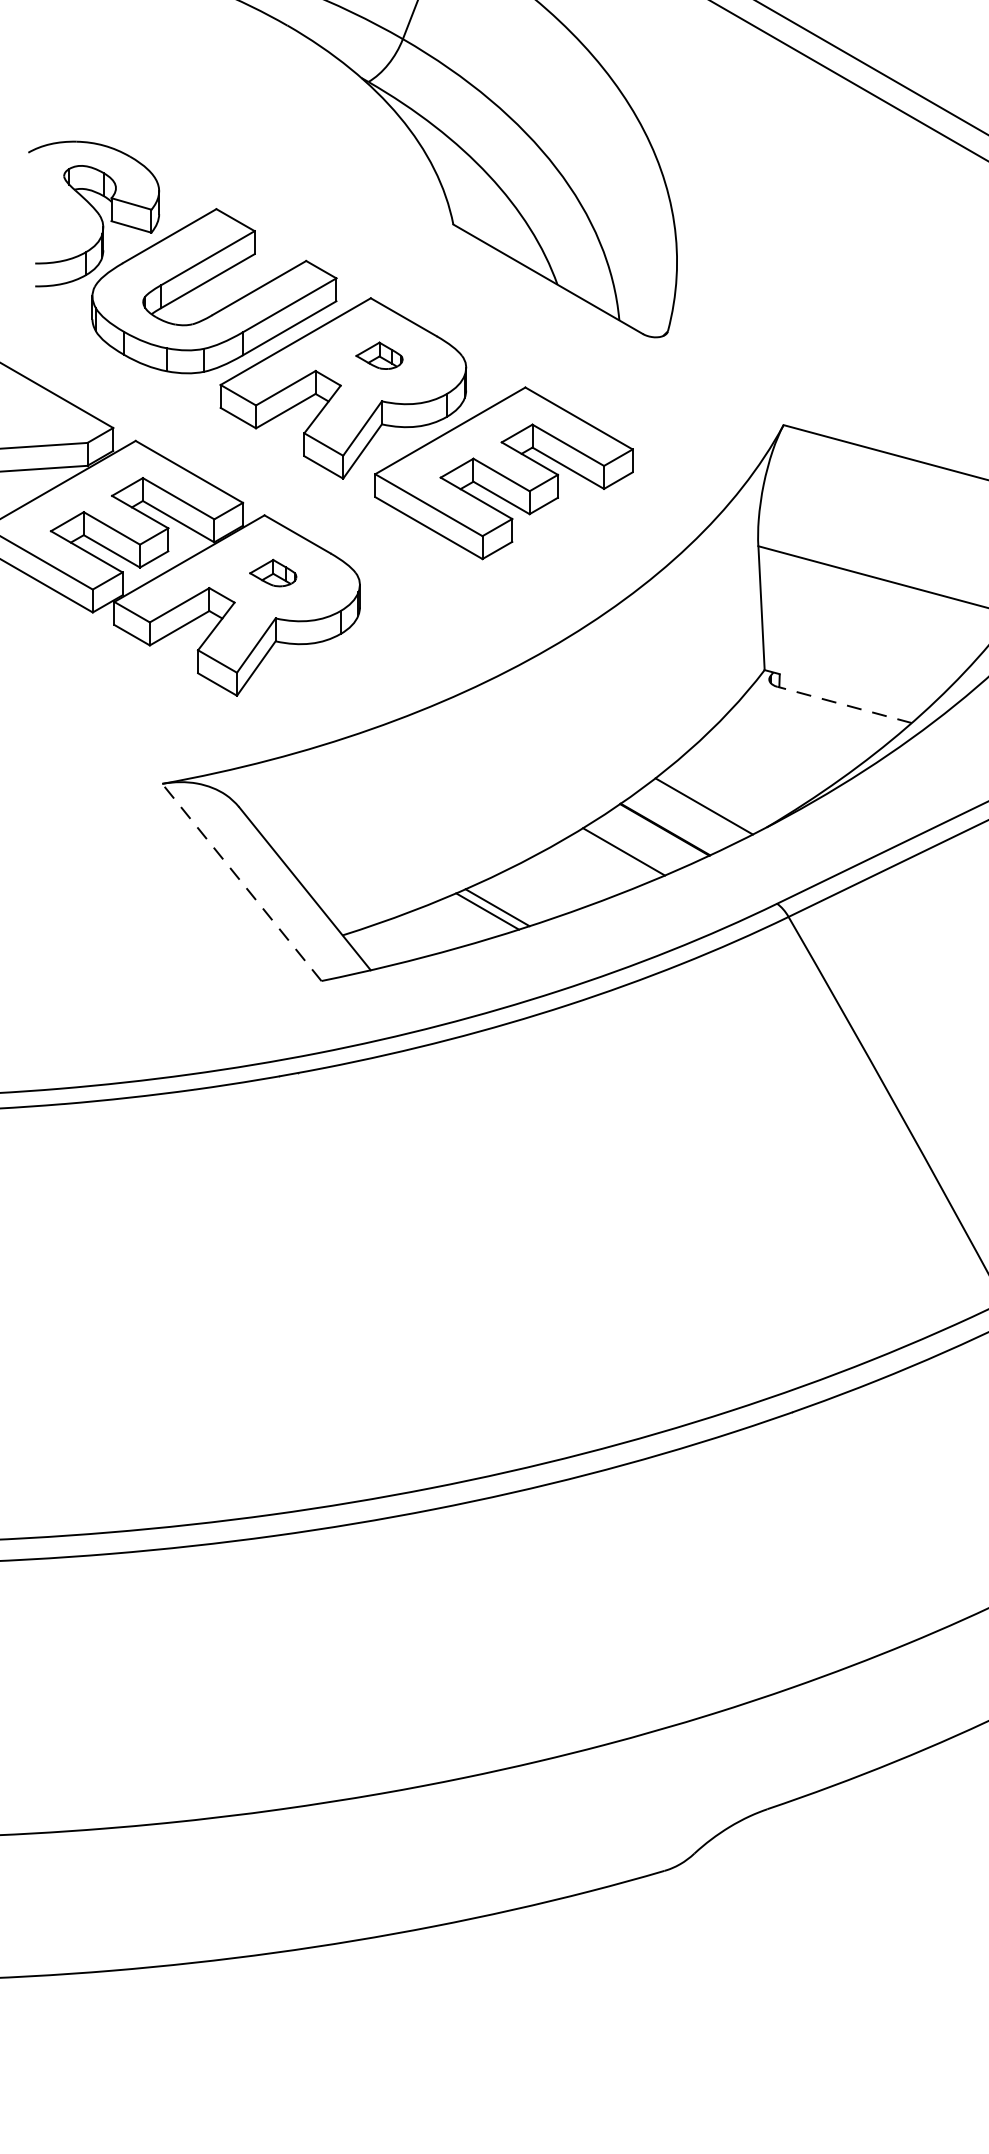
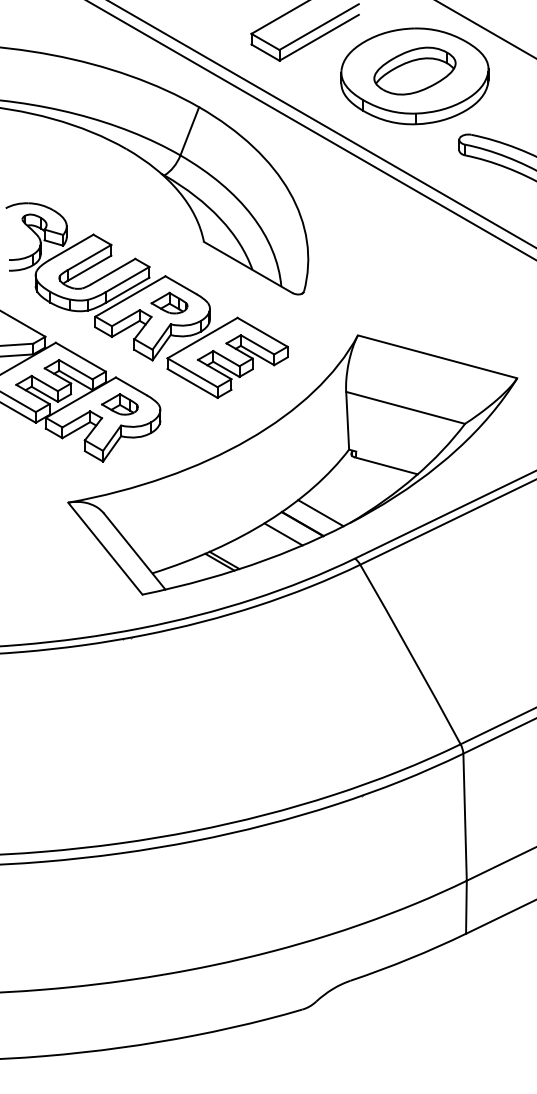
part: (379, 354) -> (169, 302), size x1.67
part: (272, 573) -> (119, 404), size x1.67
line: (842, 704) -> (385, 465), dashed -> solid
line: (242, 882) -> (105, 548), dashed -> solid

